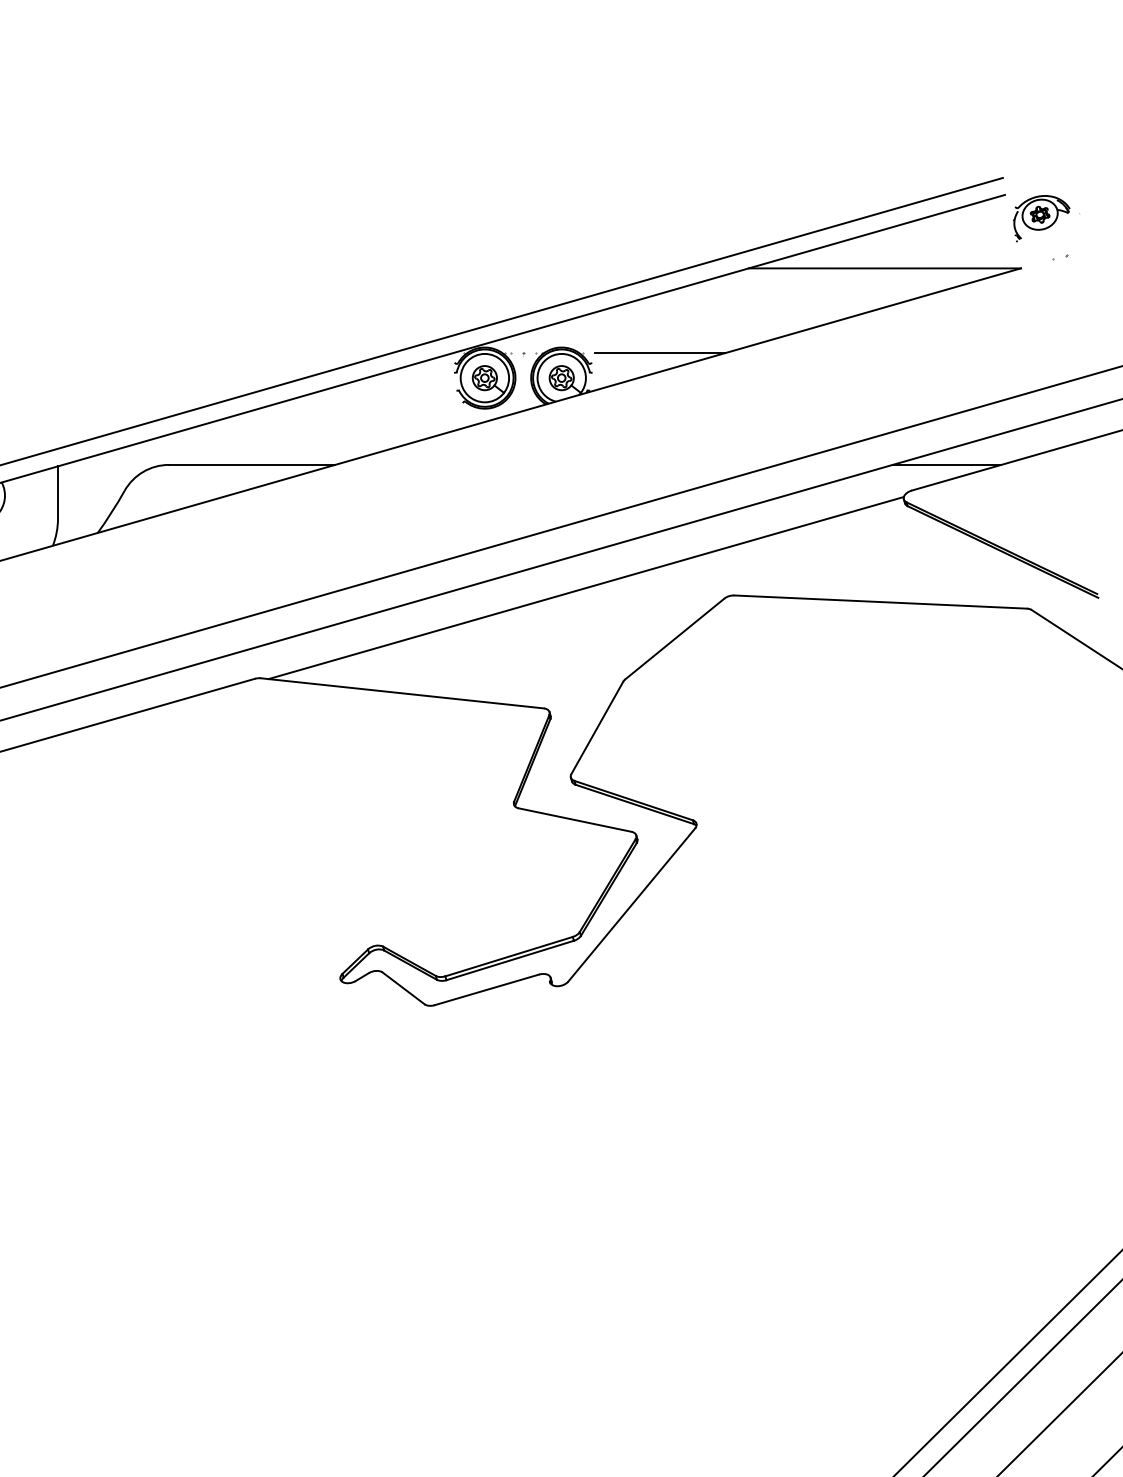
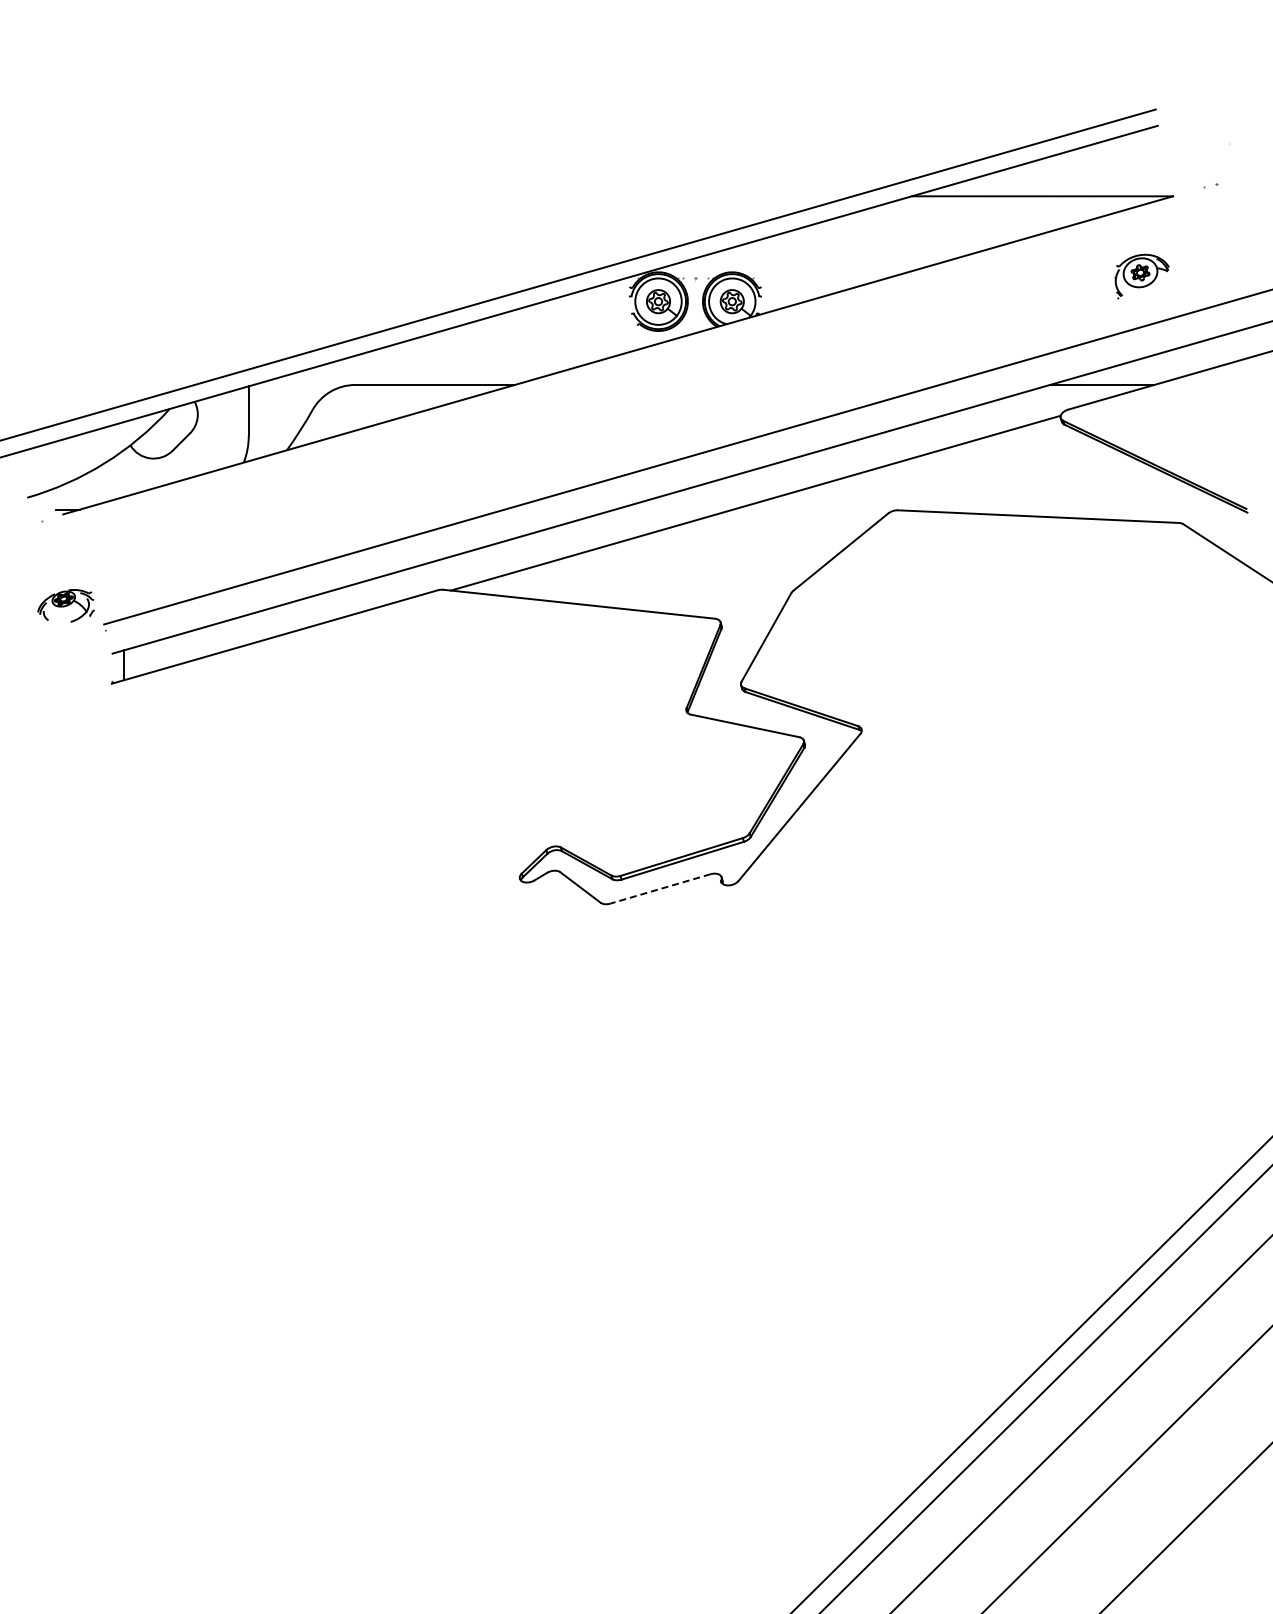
part: (1041, 218) -> (1141, 276), moved
line: (659, 352) -> (826, 277), removed
line: (485, 990) -> (659, 889), solid -> dashed

